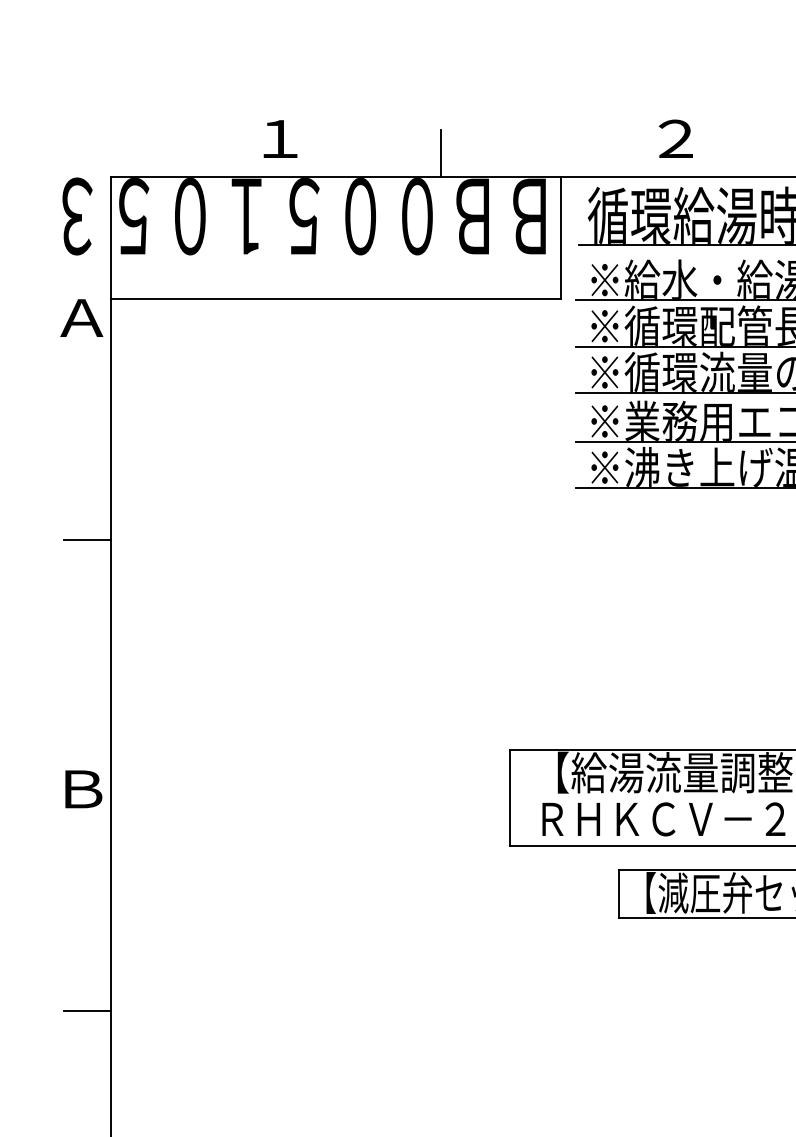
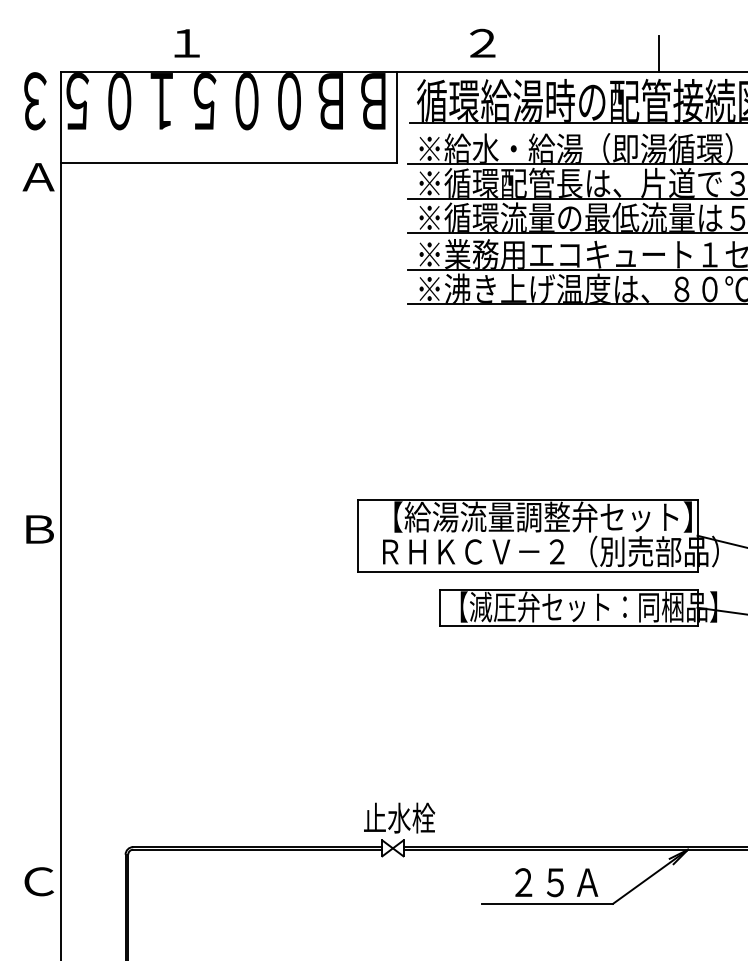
line: (441, 152) -> (307, 53), removed
line: (87, 539) -> (42, 342), removed
line: (87, 1011) -> (42, 695), removed

